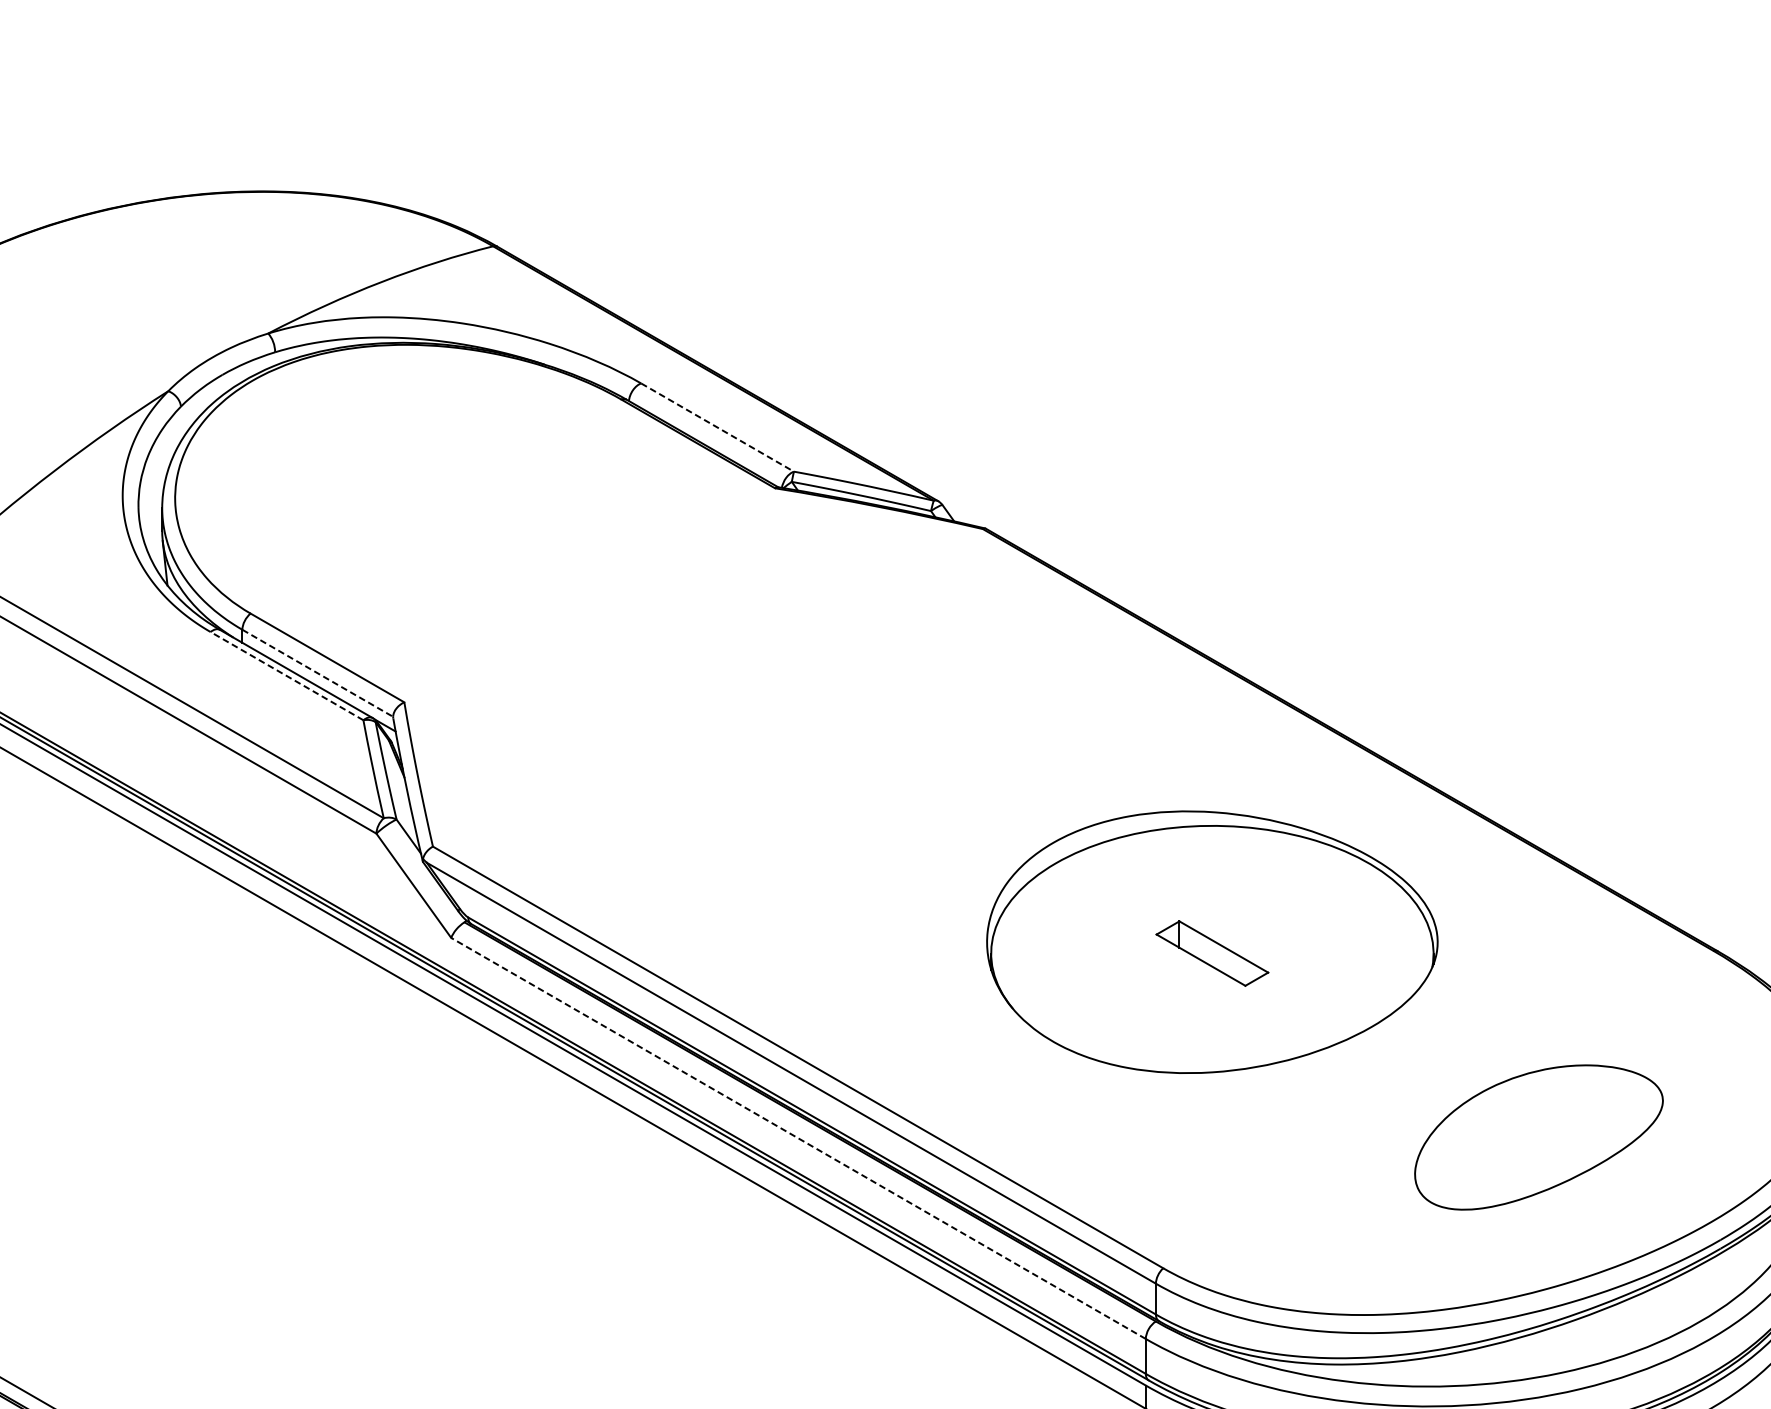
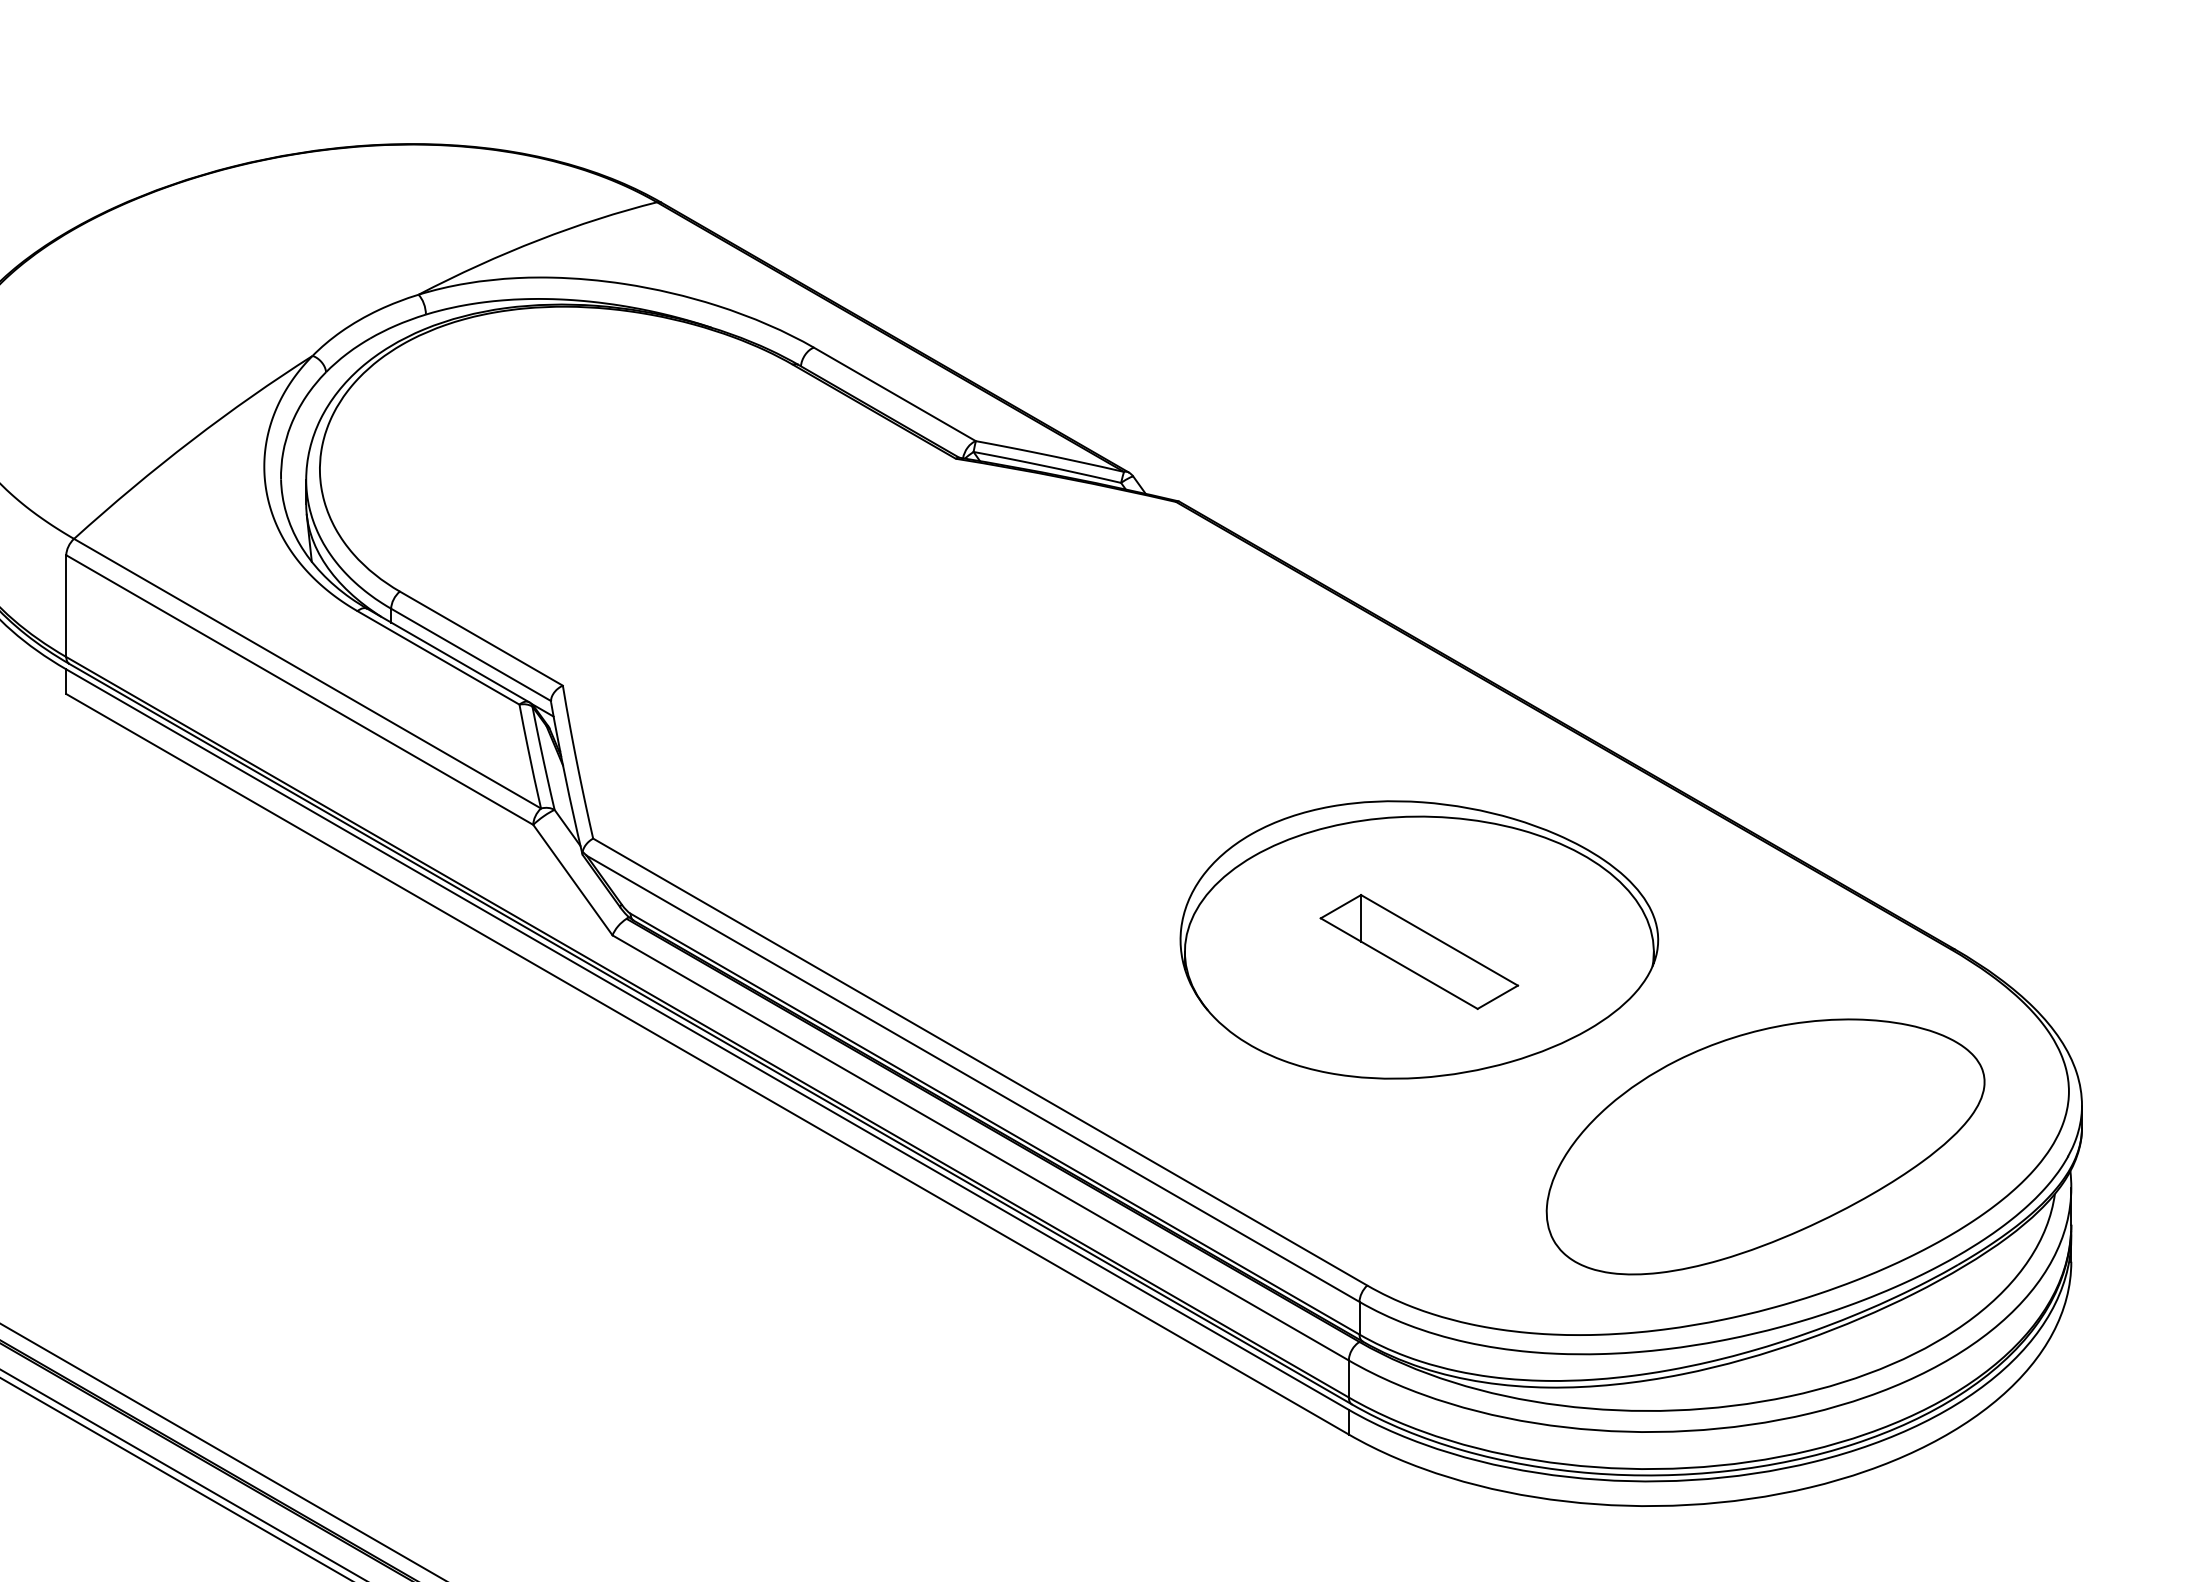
line: (717, 427) -> (894, 394), dashed -> solid
line: (318, 673) -> (471, 655), dashed -> solid
line: (287, 675) -> (438, 657), dashed -> solid
part: (1212, 953) -> (1419, 951), size x1.67
part: (1538, 1137) -> (1765, 1146), size x1.67
line: (798, 1138) -> (980, 1147), dashed -> solid

